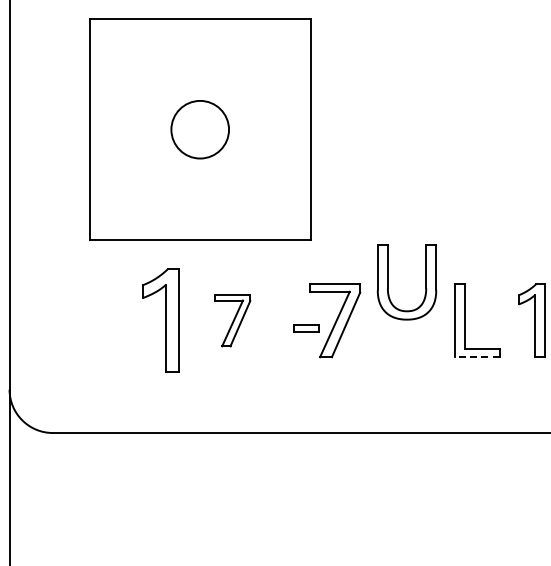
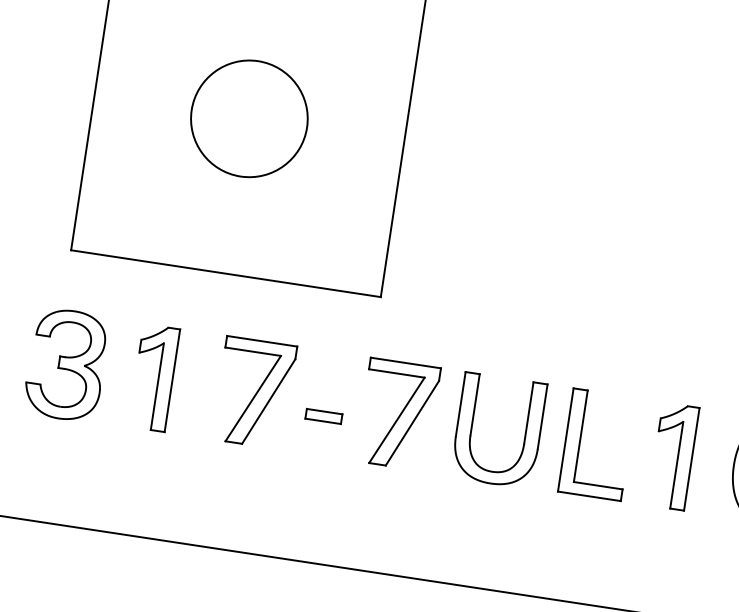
circle: (200, 129) -> (249, 118), size x1.43
part: (388, 282) -> (472, 427), moved
part: (98, 320) -> (66, 364), added
part: (160, 320) -> (153, 377), size x0.71
part: (232, 320) -> (254, 393), size x1.43
part: (306, 328) -> (323, 416), moved
line: (476, 357) -> (588, 496), dashed -> solid

